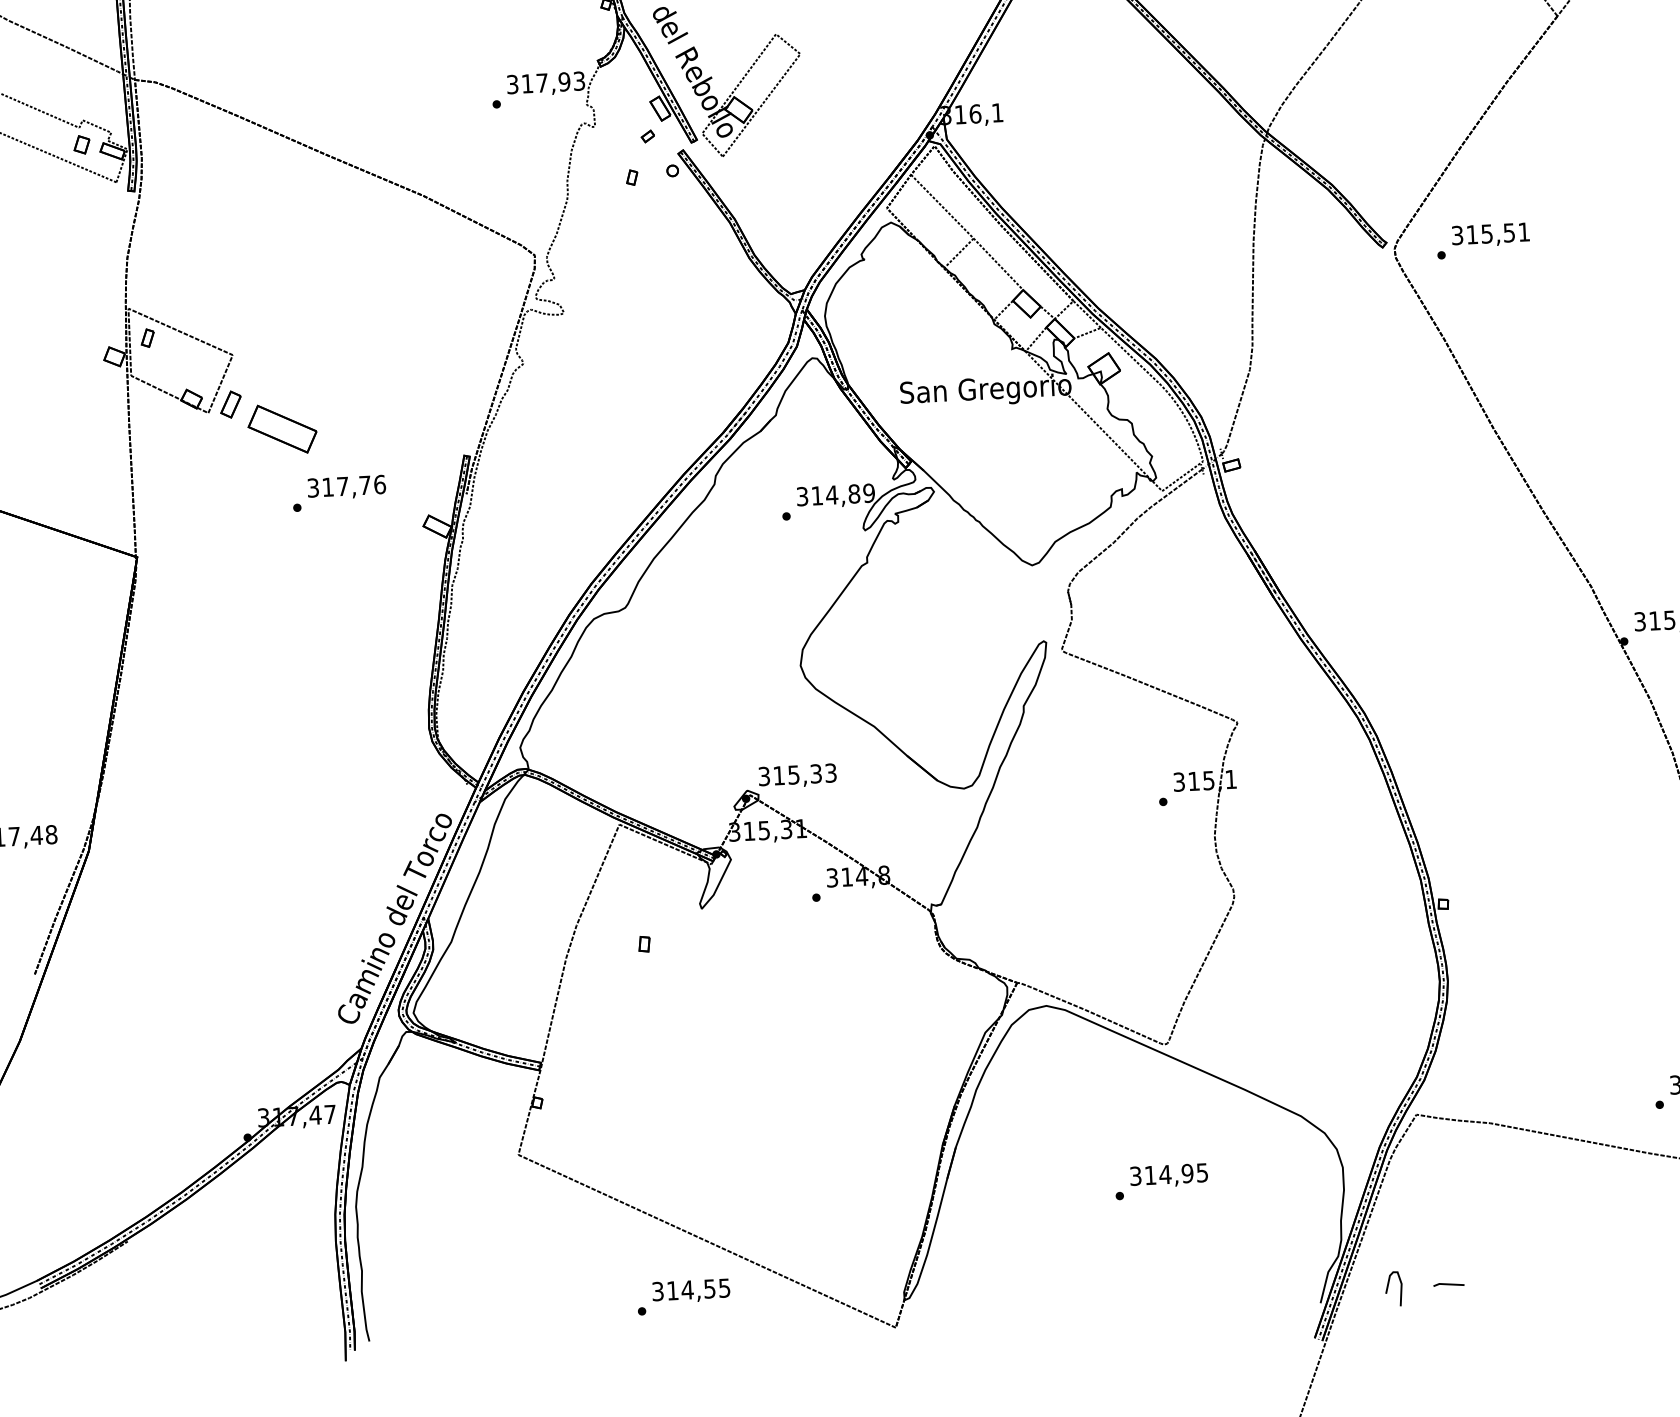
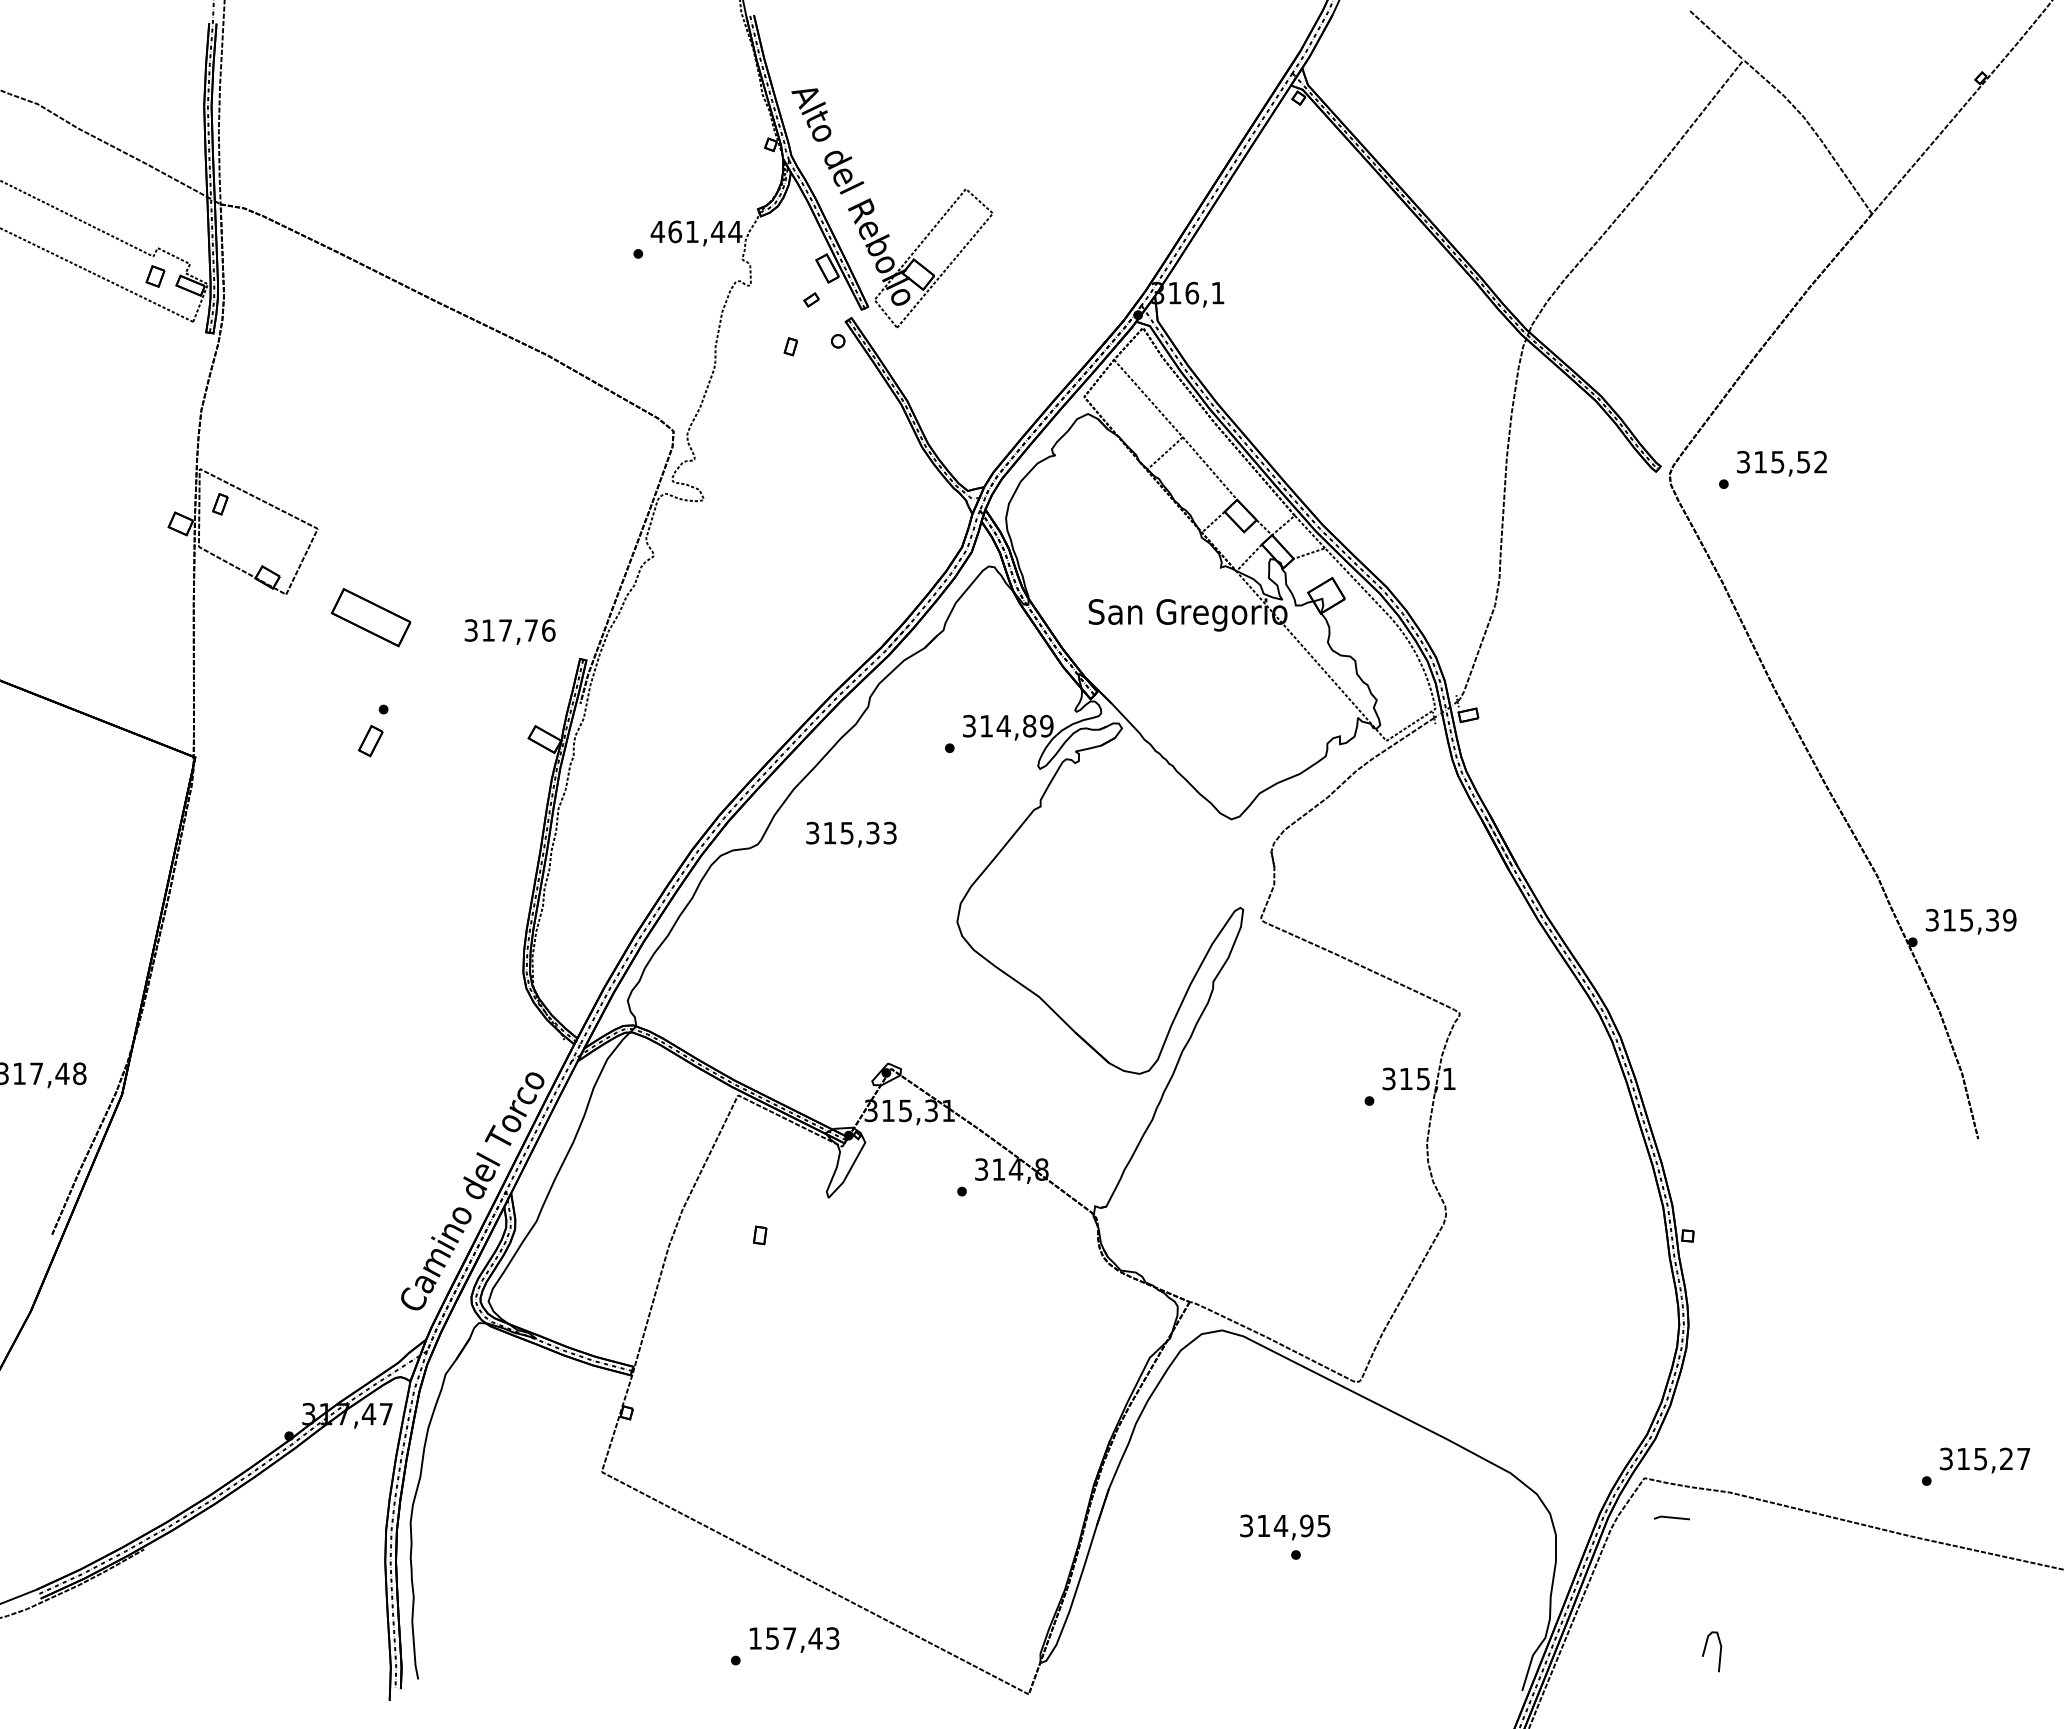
text: (545, 82) -> (696, 231), 317,93 -> 461,44
text: (1523, 231) -> (1820, 461), 315,51 -> 315,52
part: (230, 404) -> (370, 741), moved
text: (346, 487) -> (509, 631), moved
text: (797, 775) -> (851, 834), moved
text: (1169, 1175) -> (1285, 1527), moved
line: (1448, 1284) -> (1671, 1517), moved
curve: (1400, 1288) -> (1719, 1651), moved
text: (691, 1289) -> (794, 1638), 314,55 -> 157,43

